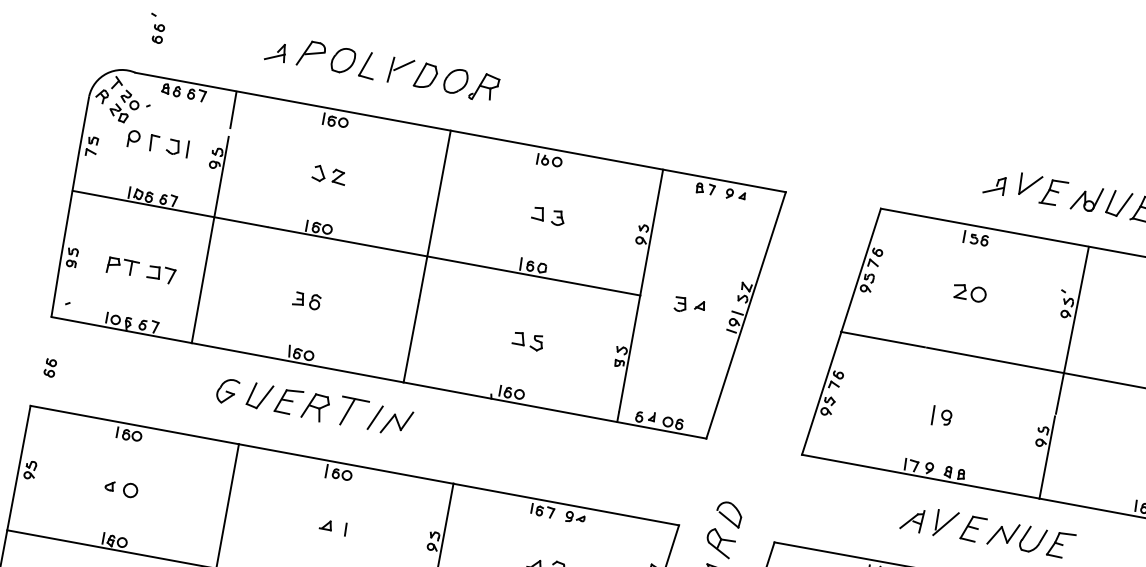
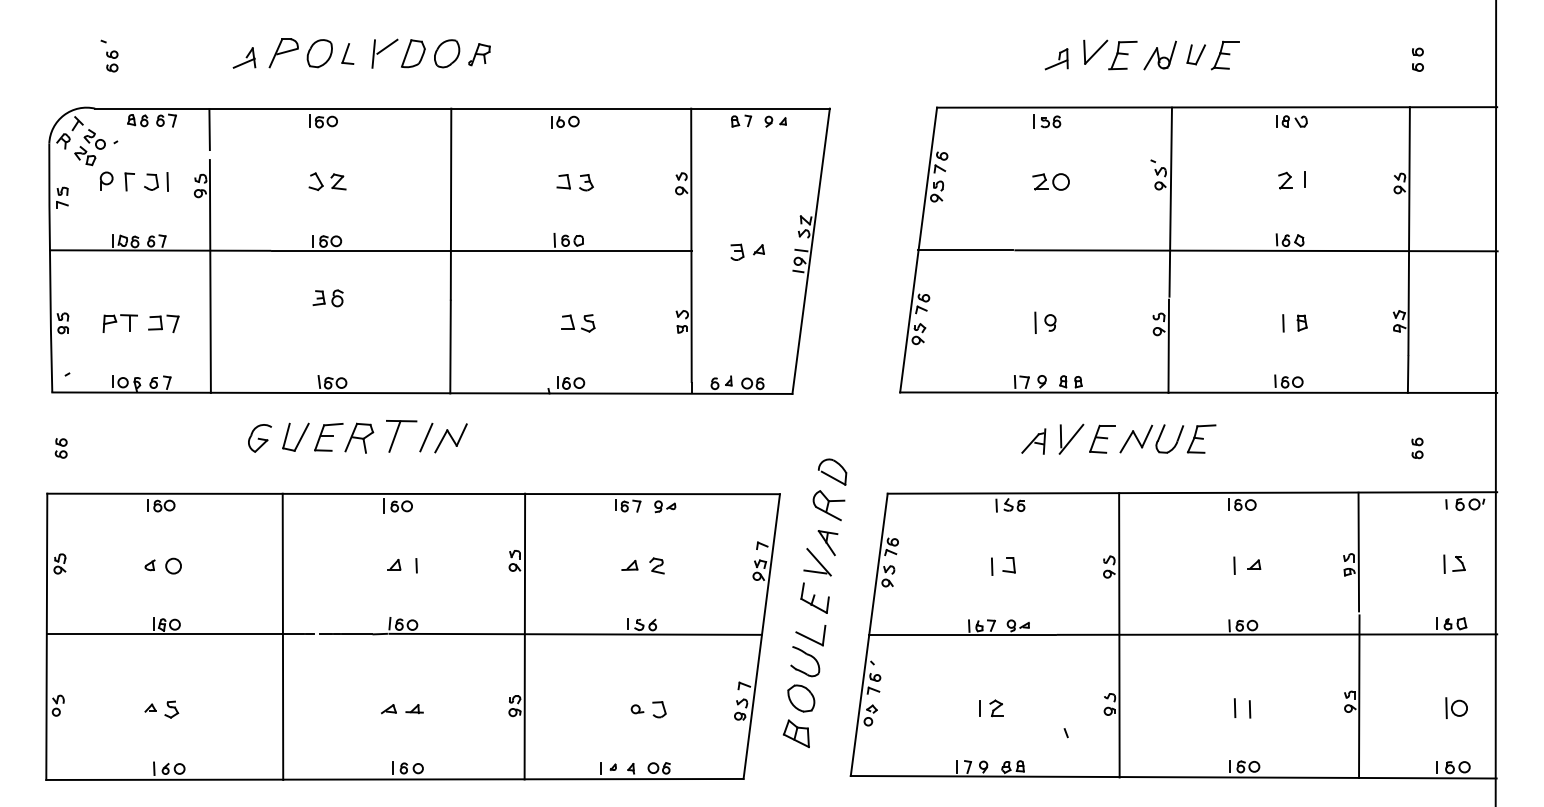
part: (367, 64) -> (347, 53), size x0.7
part: (484, 87) -> (479, 54), size x0.7
part: (1118, 203) -> (1195, 54), size x0.7
part: (306, 300) -> (327, 298), moved

